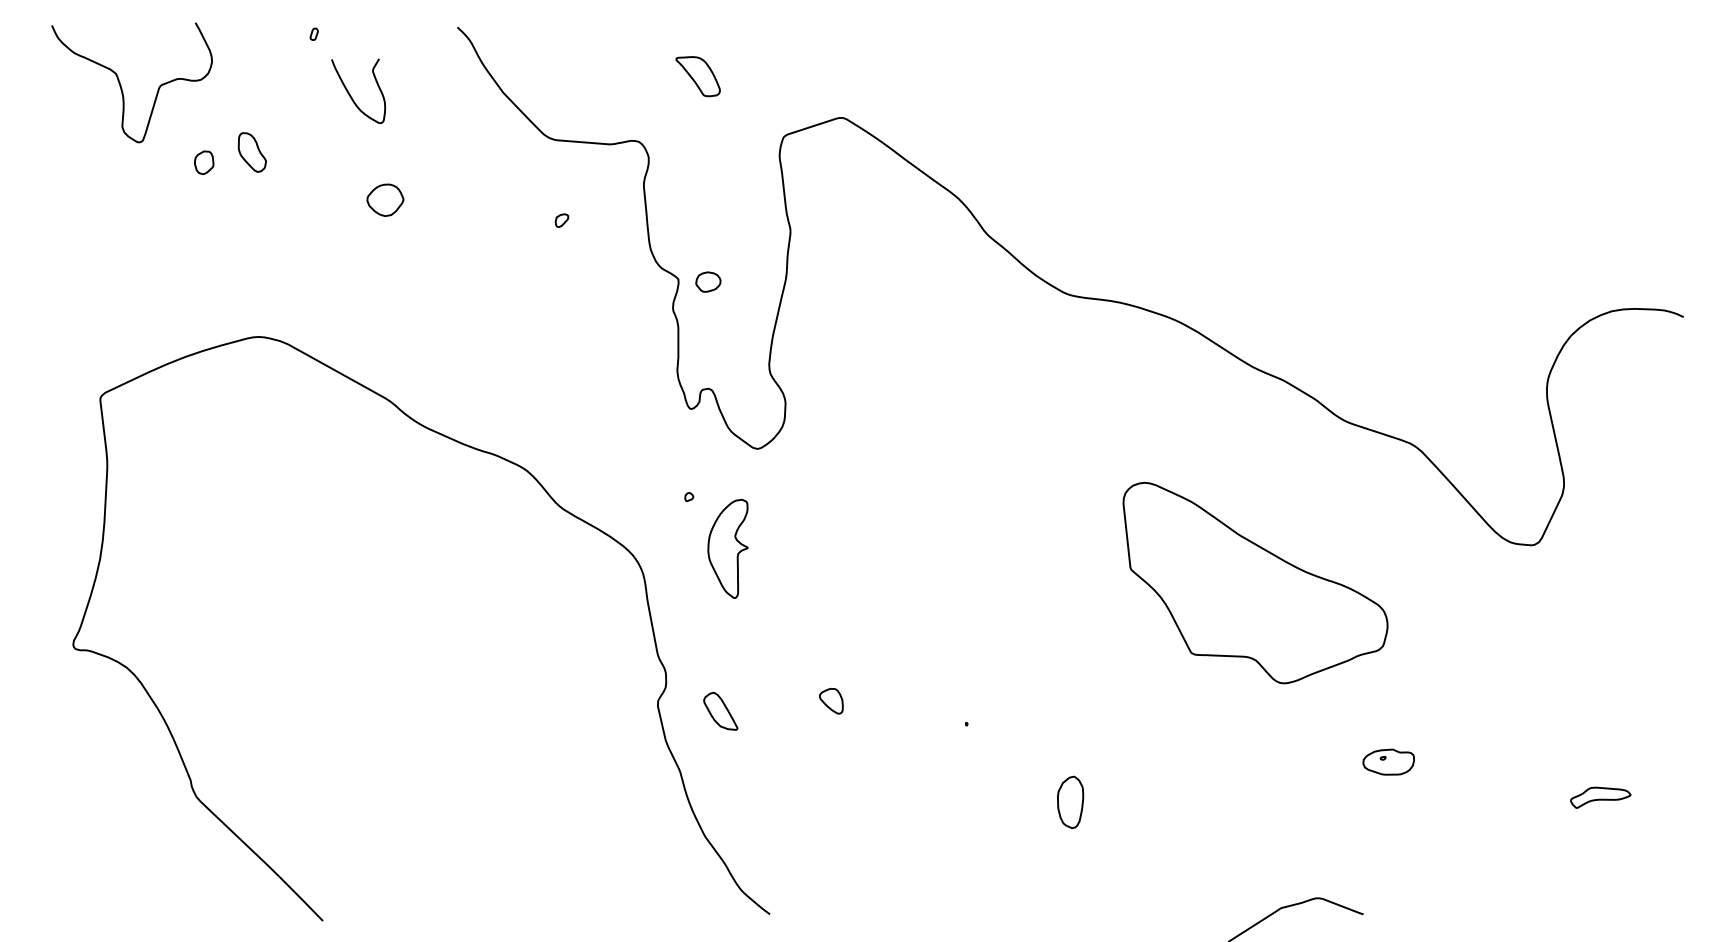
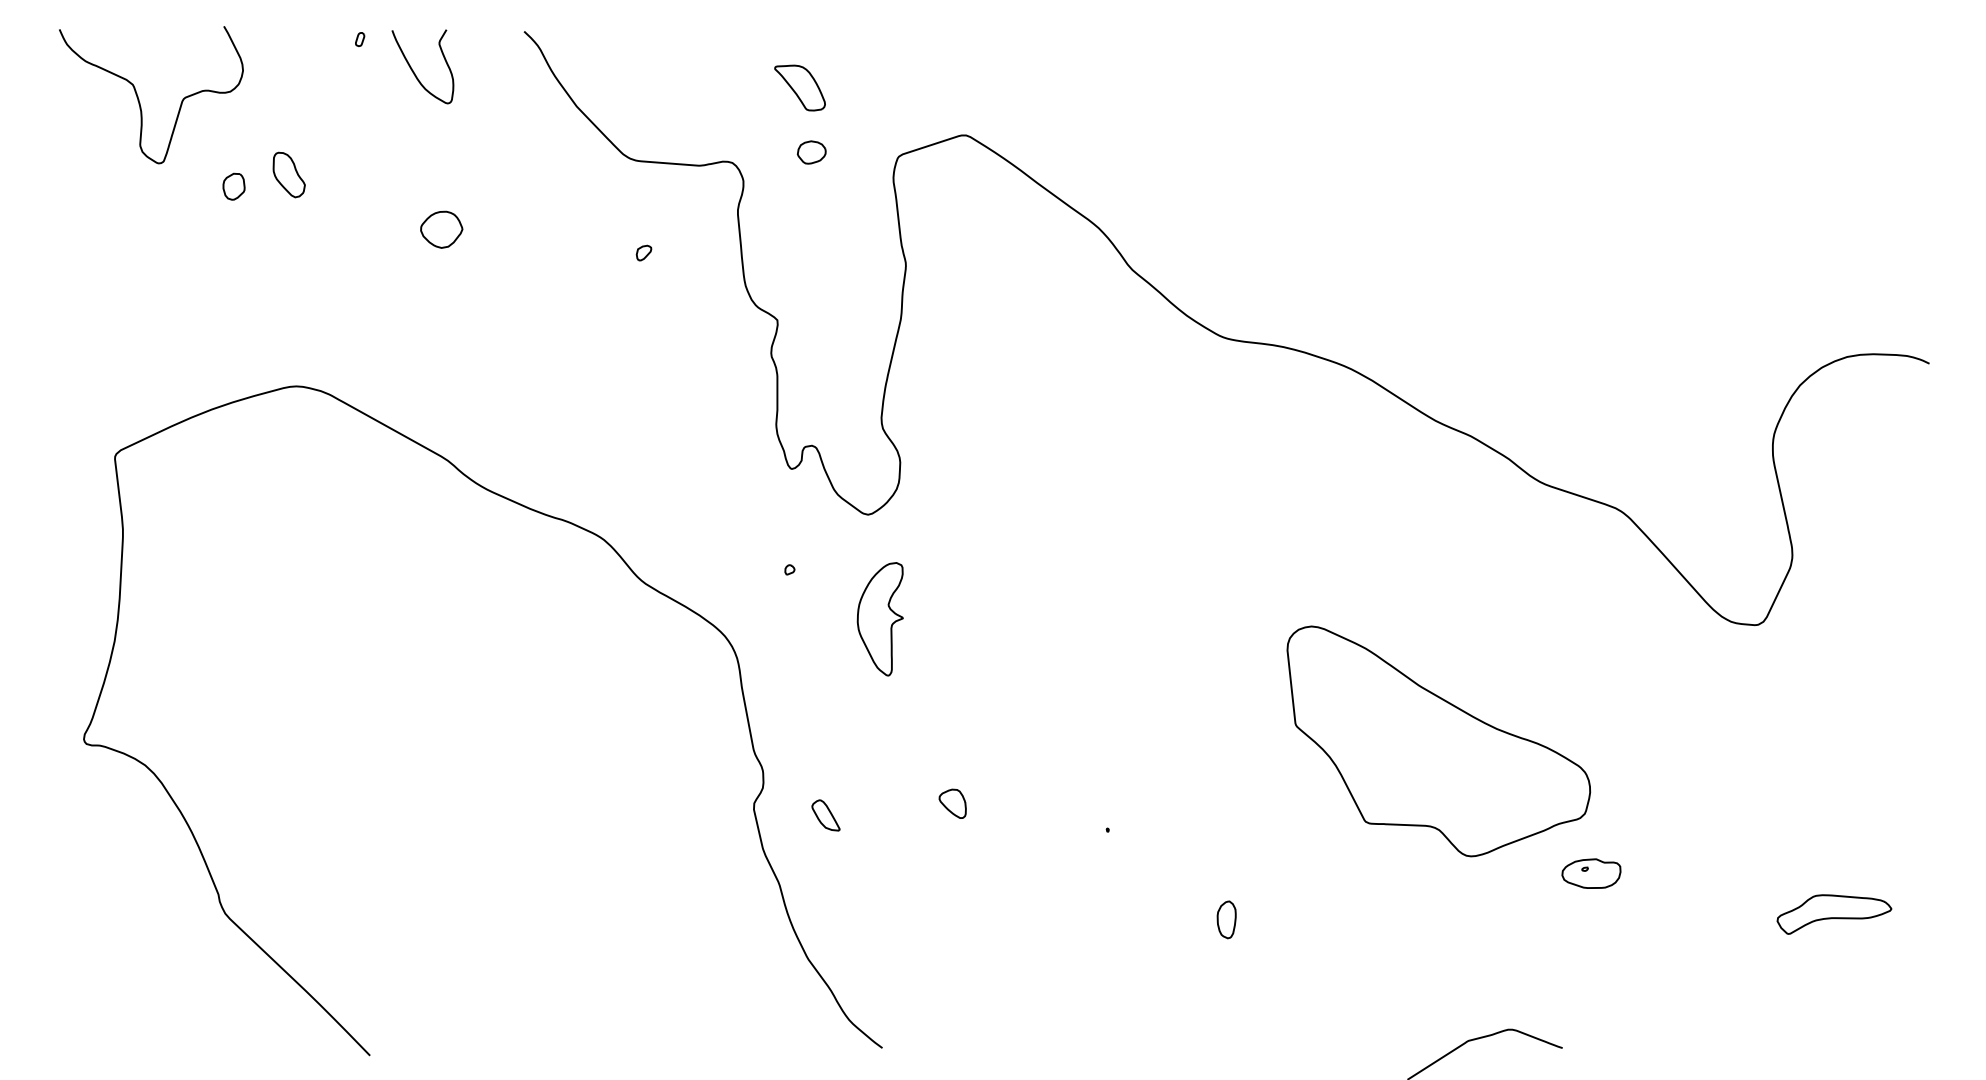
curve: (351, 95) -> (414, 71), moved
part: (708, 282) -> (811, 152), moved
part: (727, 549) -> (879, 619), moved
part: (1255, 583) -> (1438, 741), moved
part: (720, 711) -> (825, 815), size x0.71
part: (1600, 797) -> (1834, 914), size x1.67
part: (1070, 802) -> (1226, 919), size x0.62

